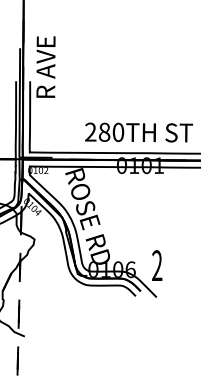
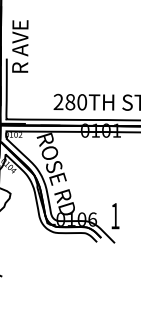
text: (157, 265) -> (115, 215), 2 -> 1

